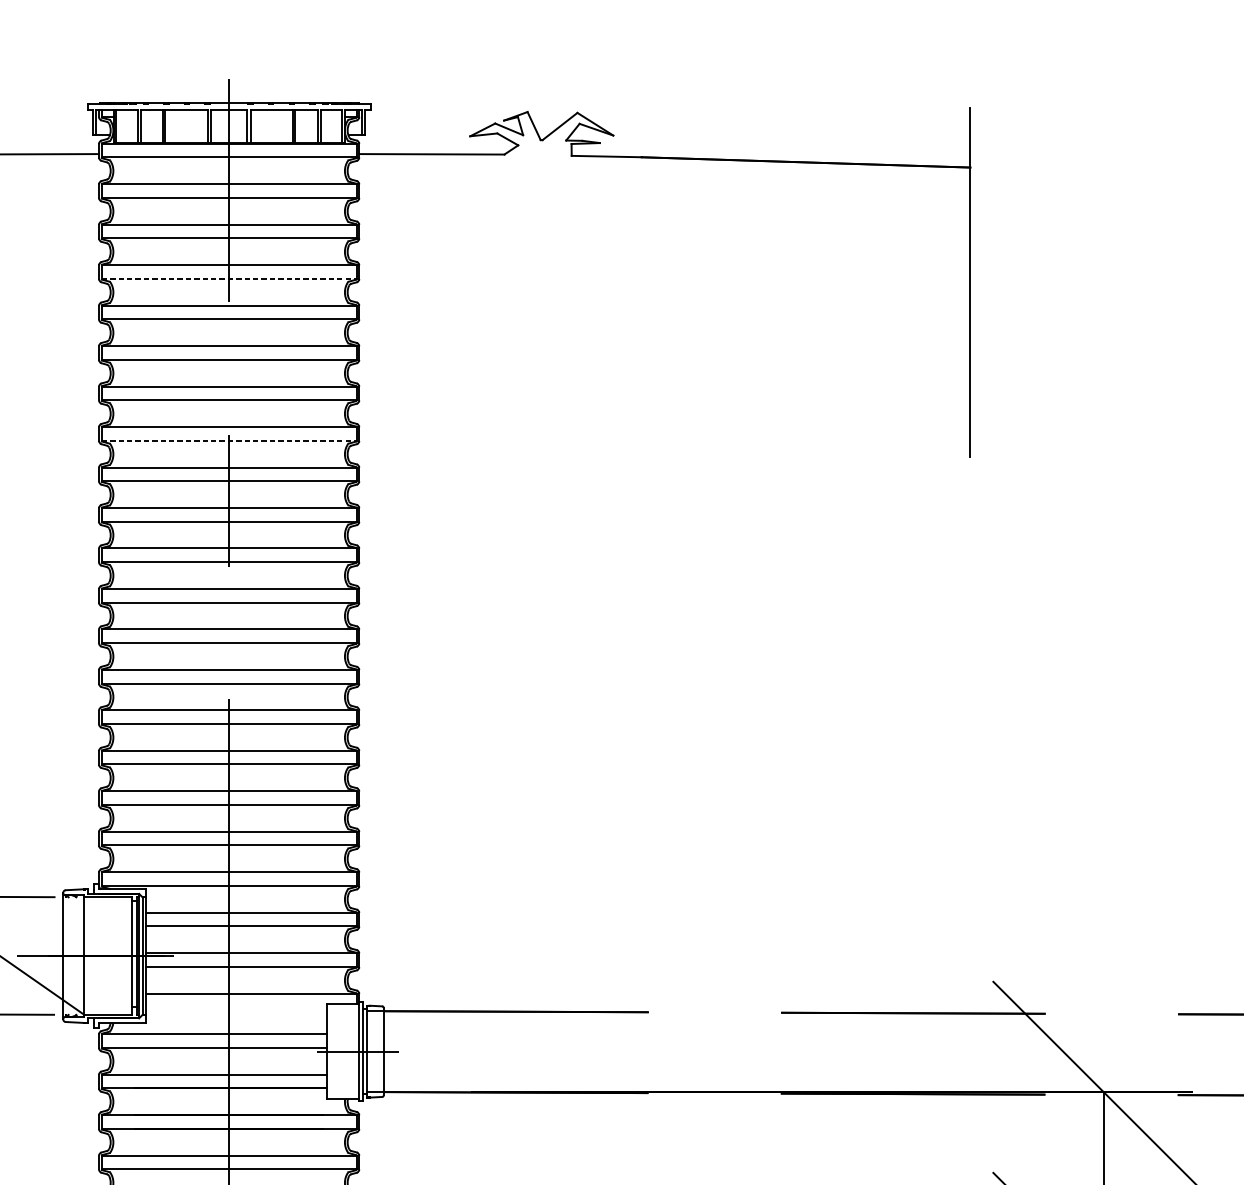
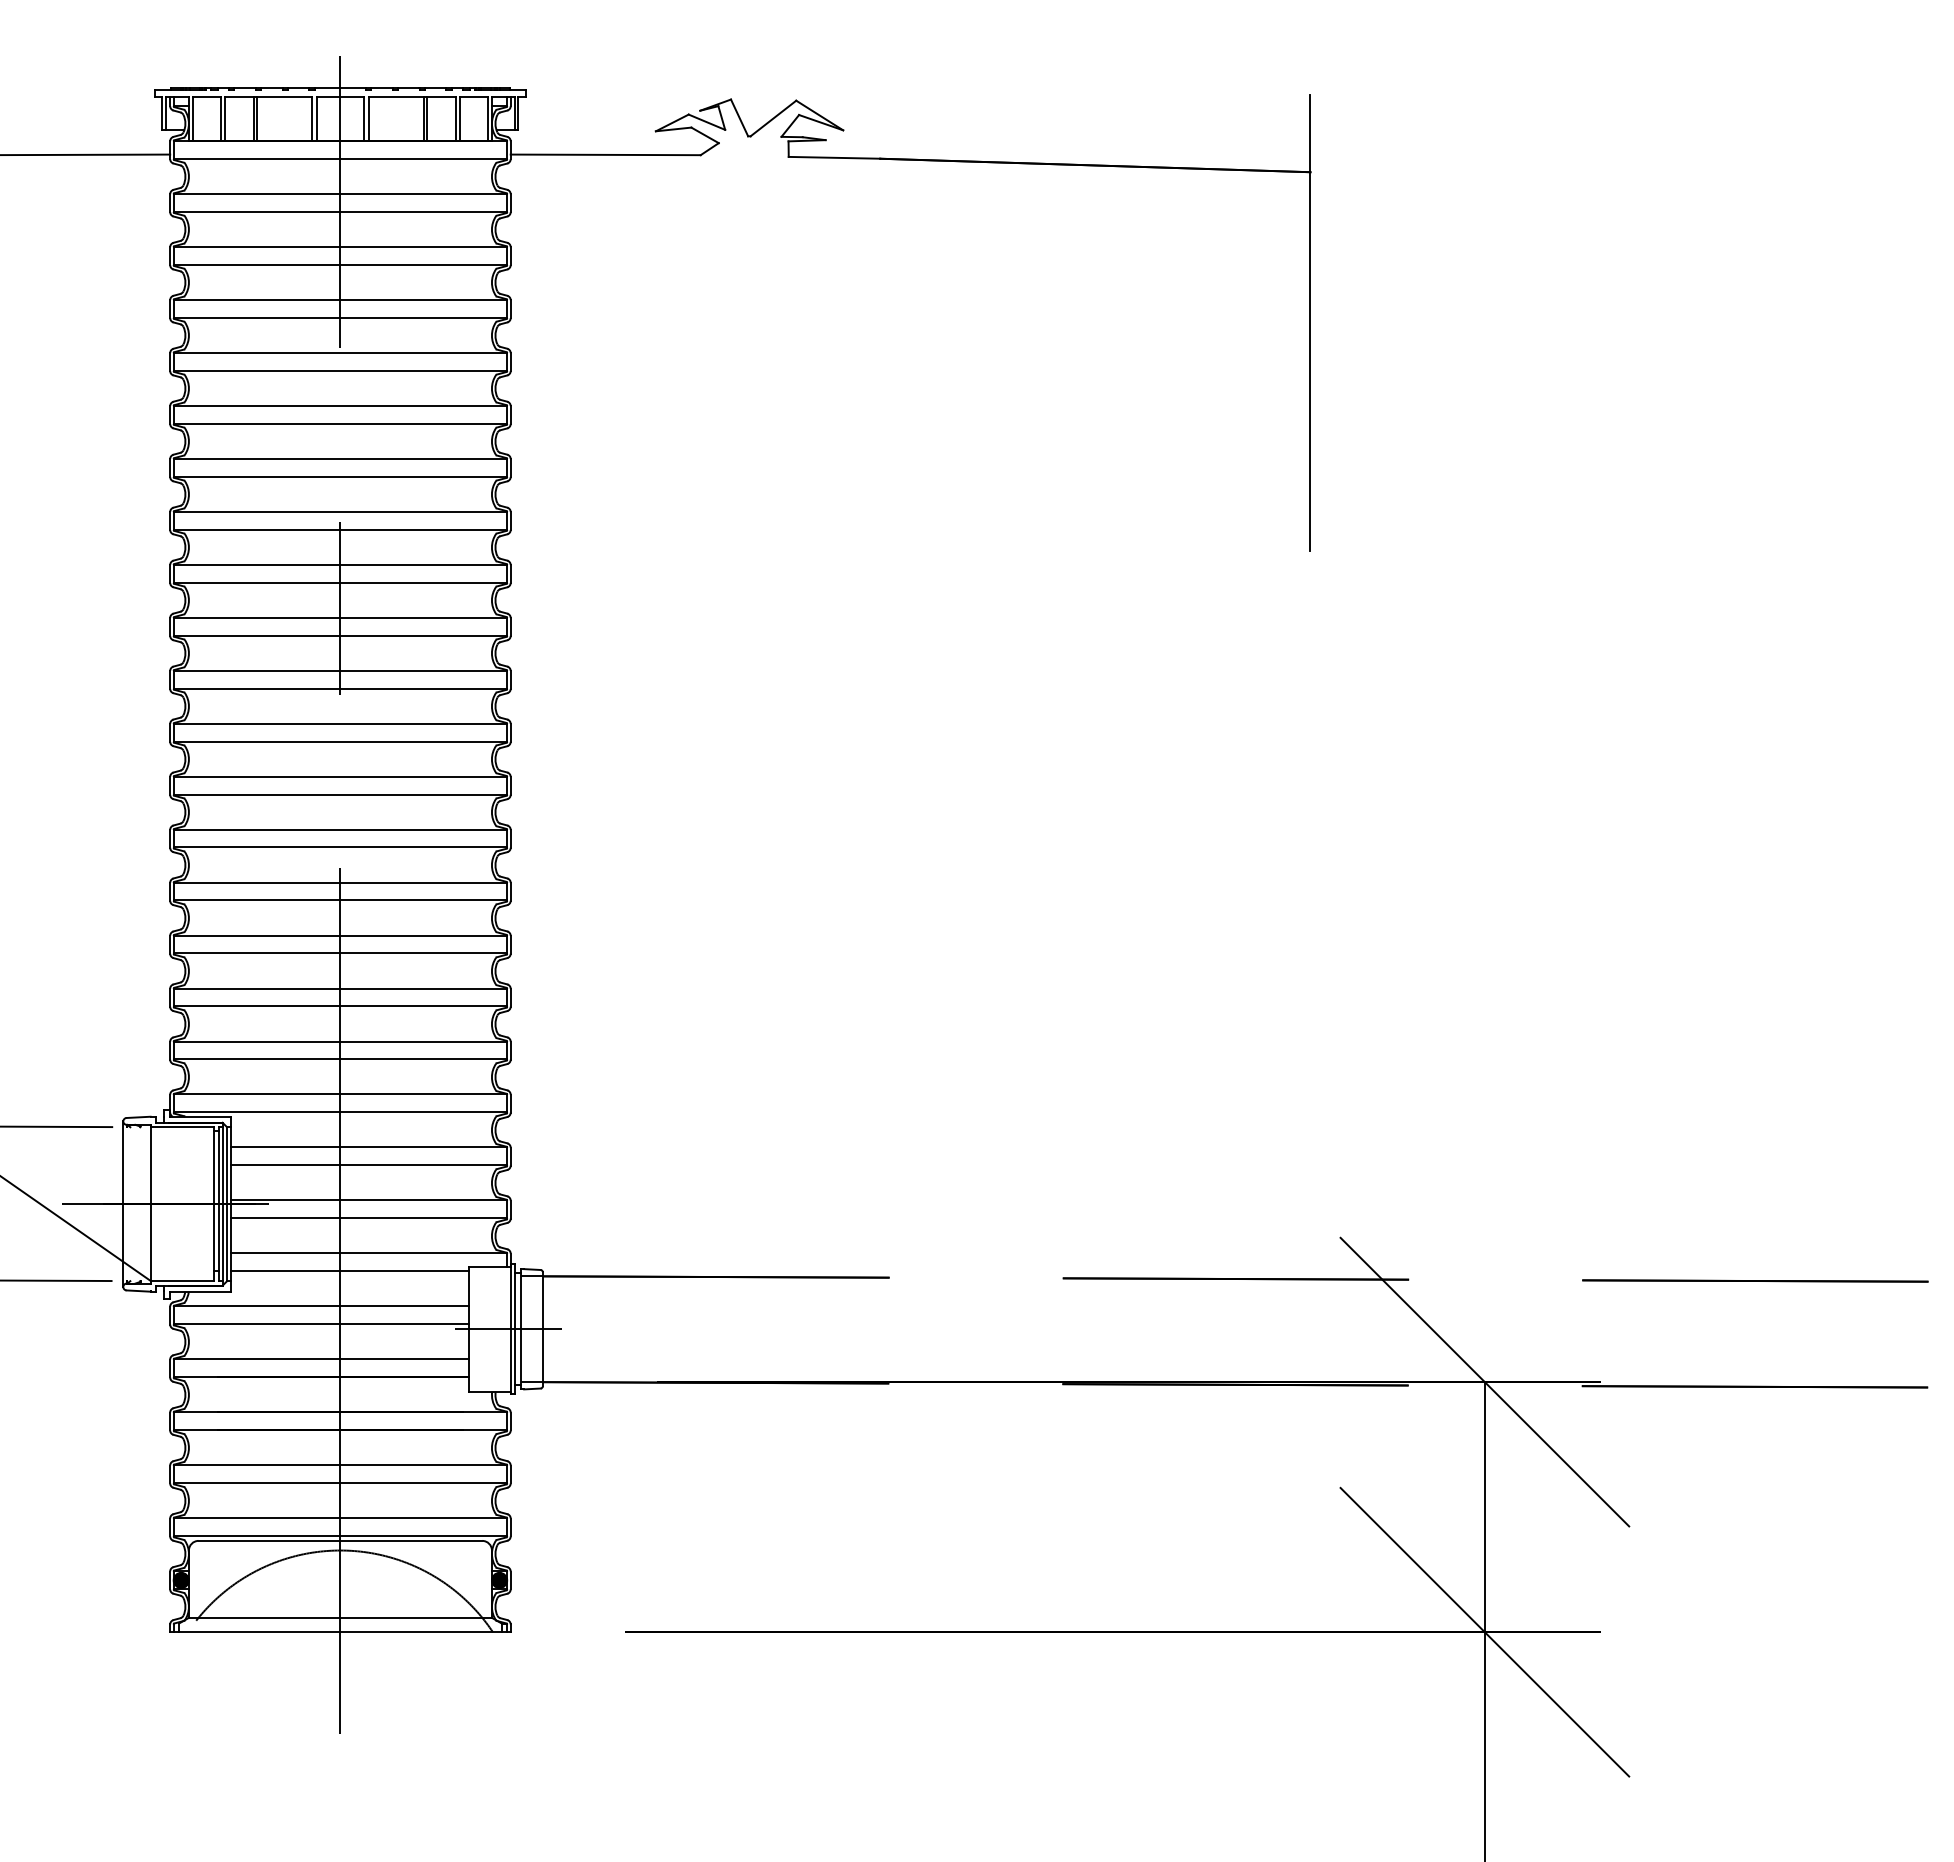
line: (229, 278) -> (340, 317), dashed -> solid
line: (229, 440) -> (340, 529), dashed -> solid
line: (236, 1007) -> (349, 1271), added

